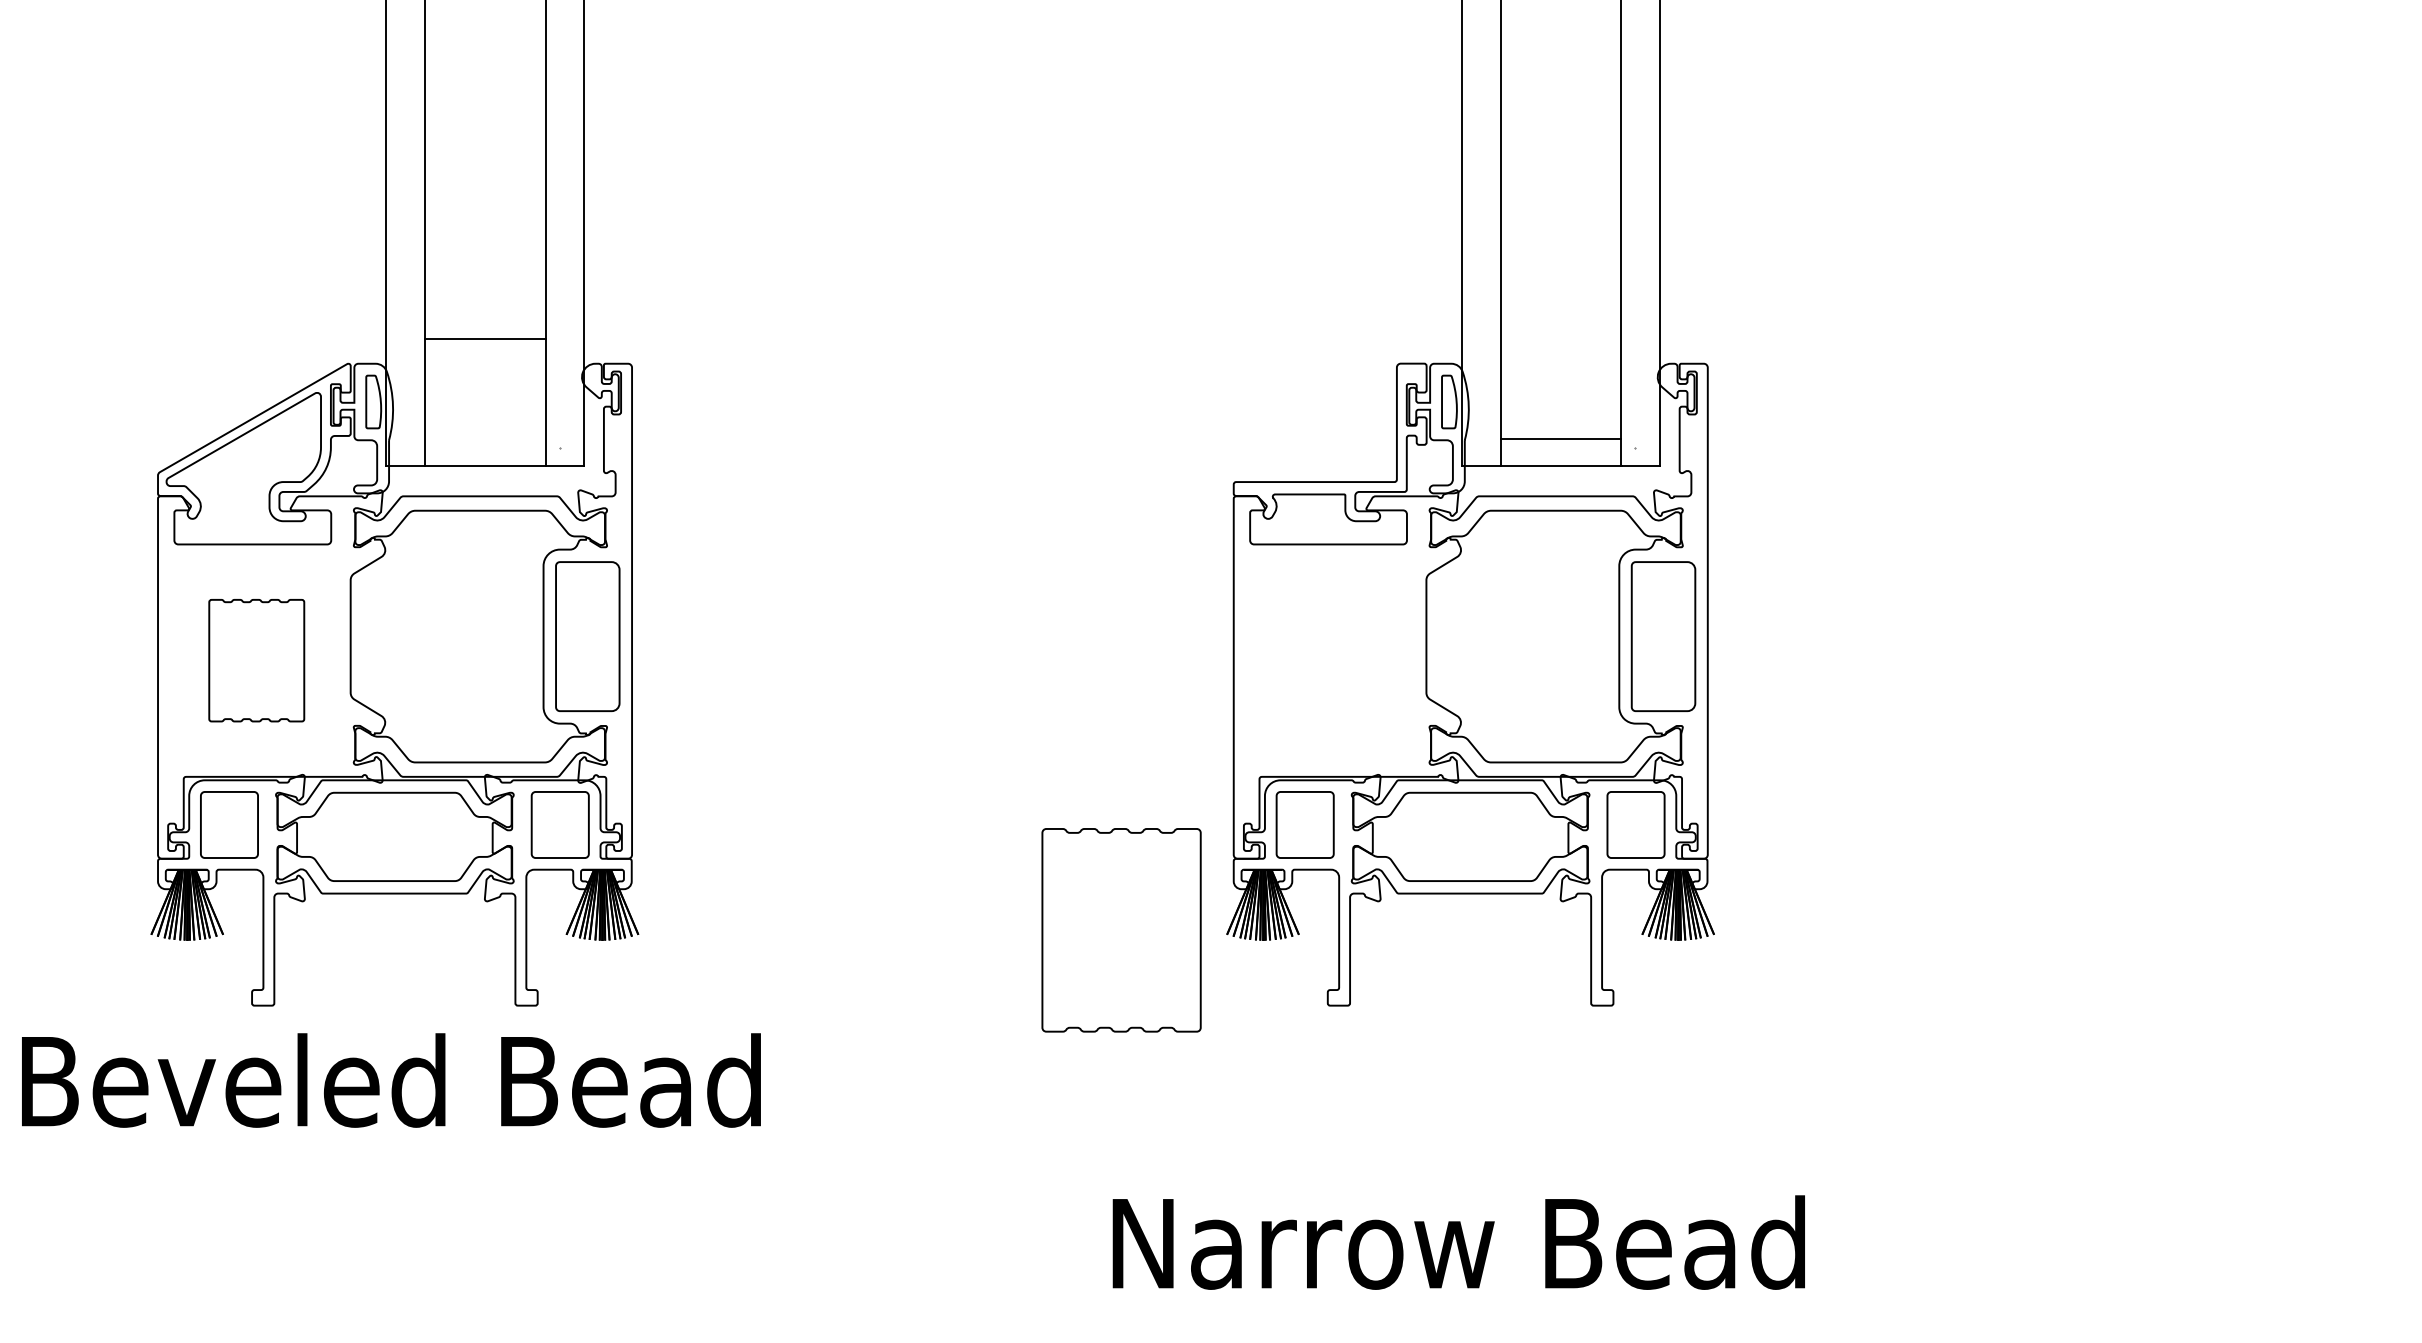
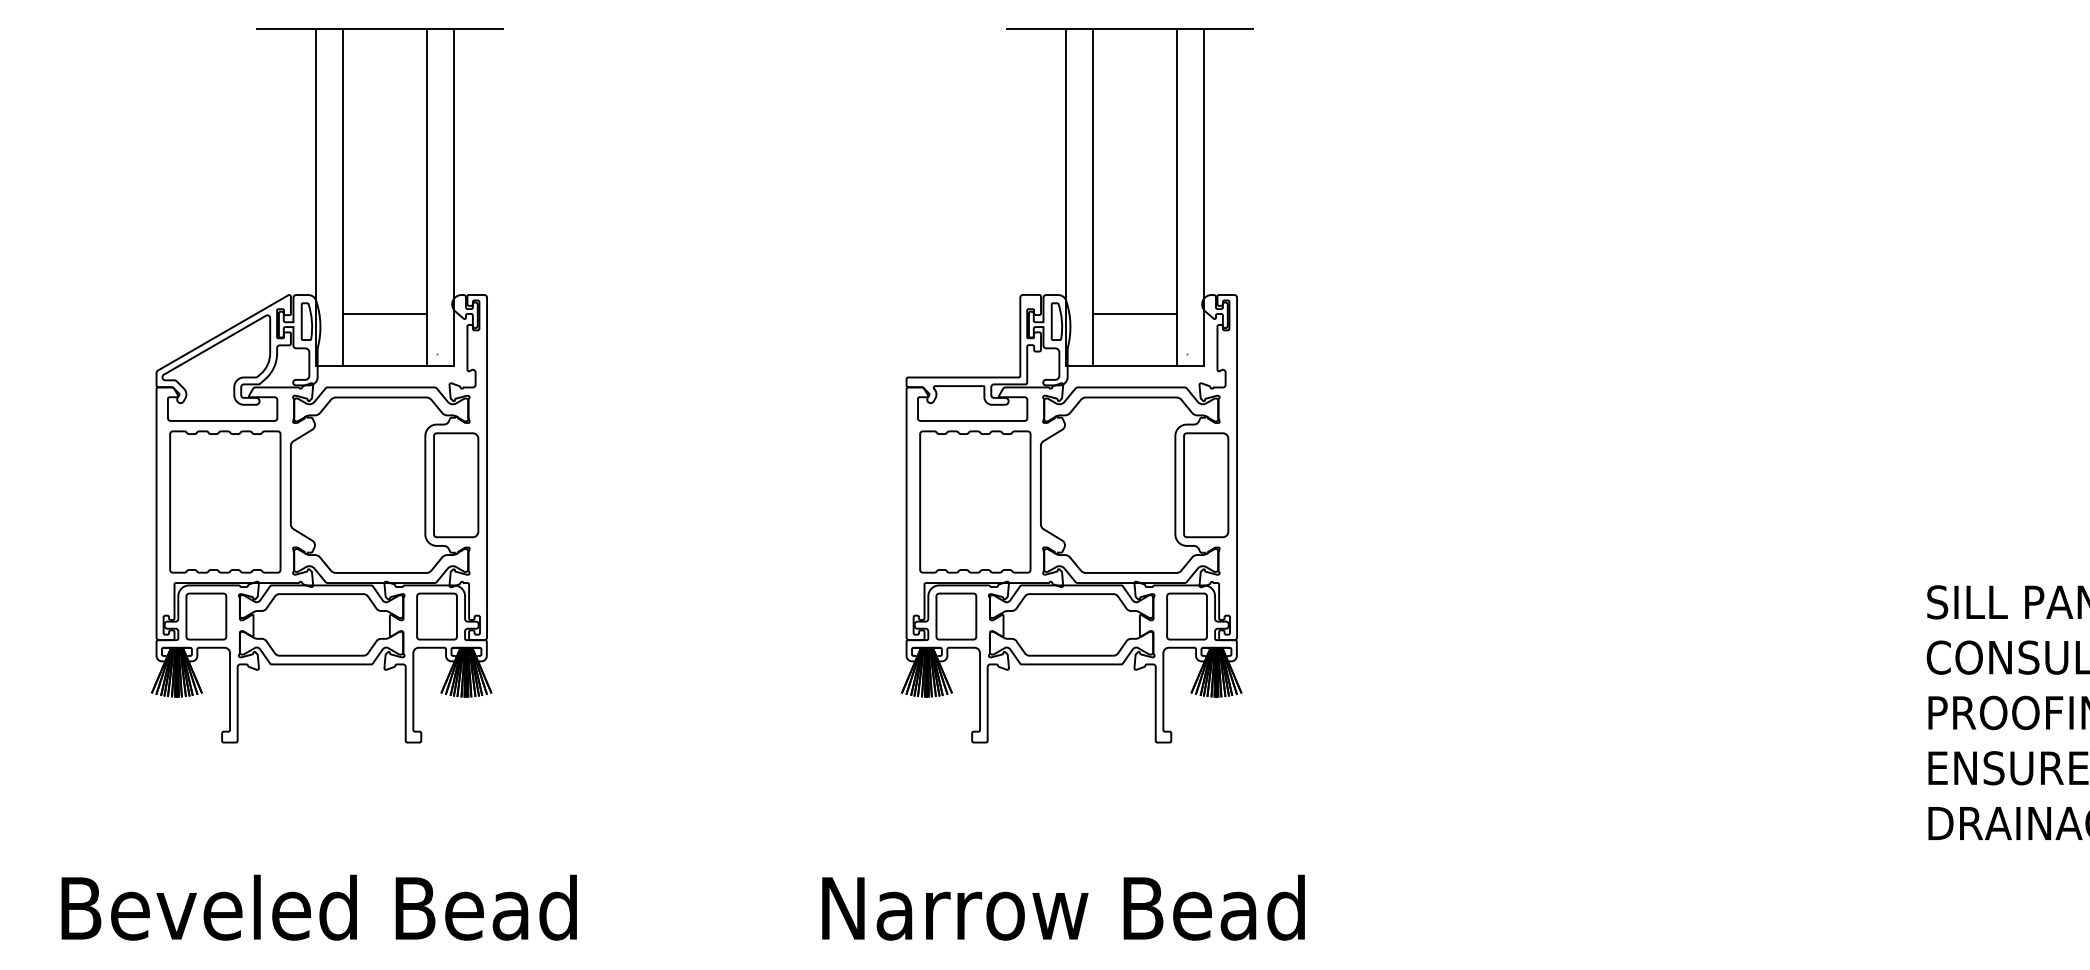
line: (484, 338) -> (384, 314), moved
line: (1560, 439) -> (1134, 314), moved
part: (256, 659) -> (225, 501), size x1.67
part: (1121, 929) -> (975, 501), moved
text: (390, 1080) -> (318, 907), moved

